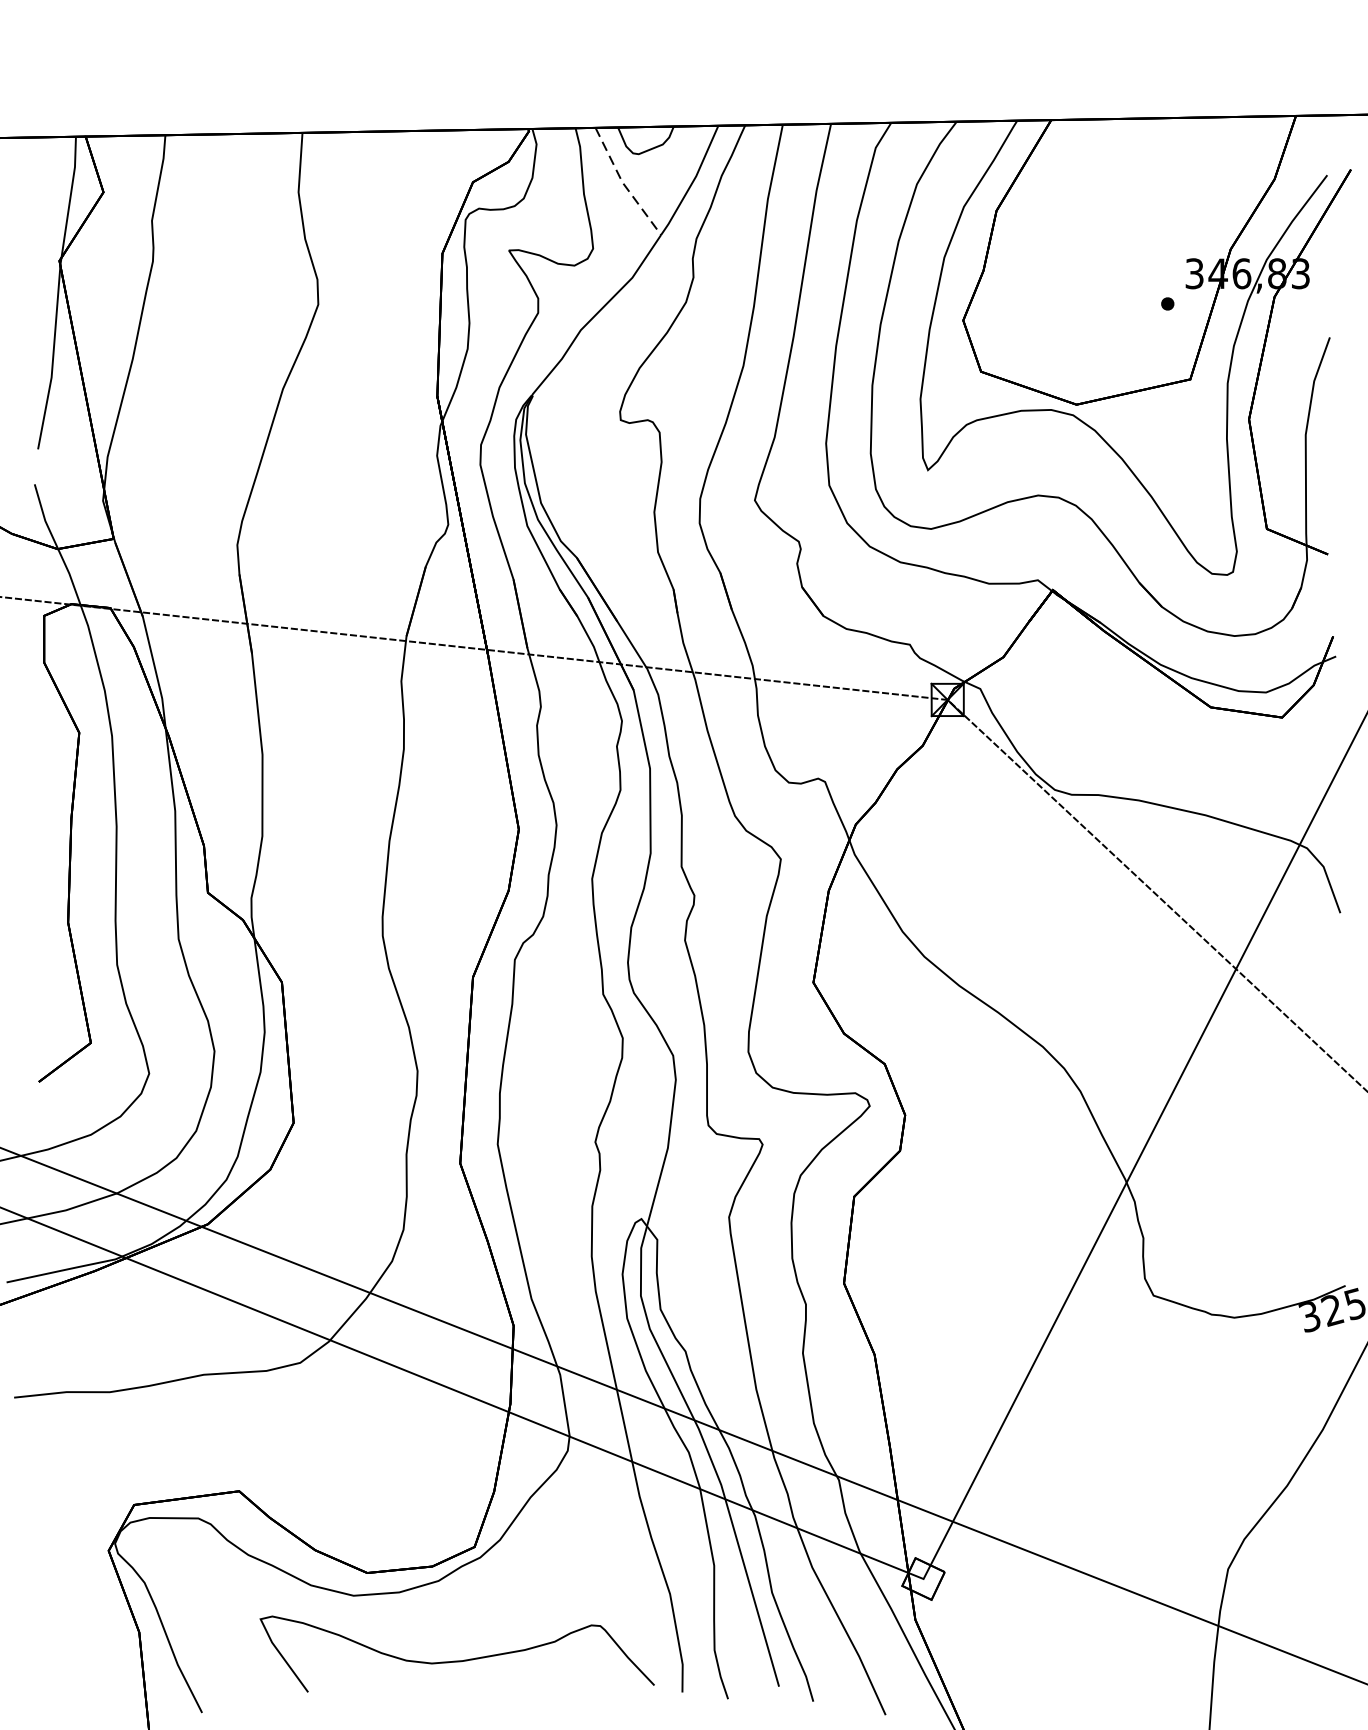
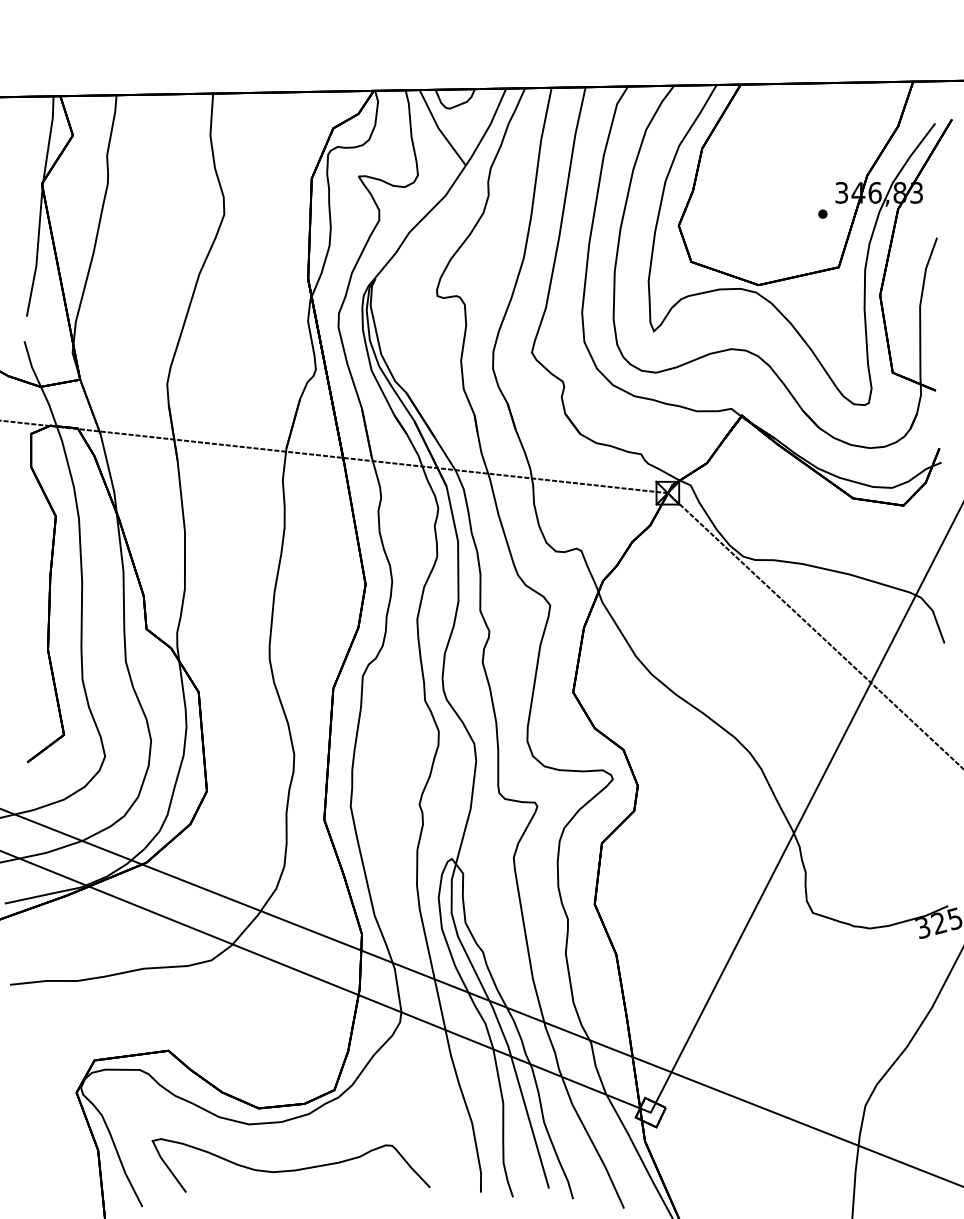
line: (623, 185) -> (439, 130), dashed -> solid
curve: (456, 1659) -> (290, 1169), moved

